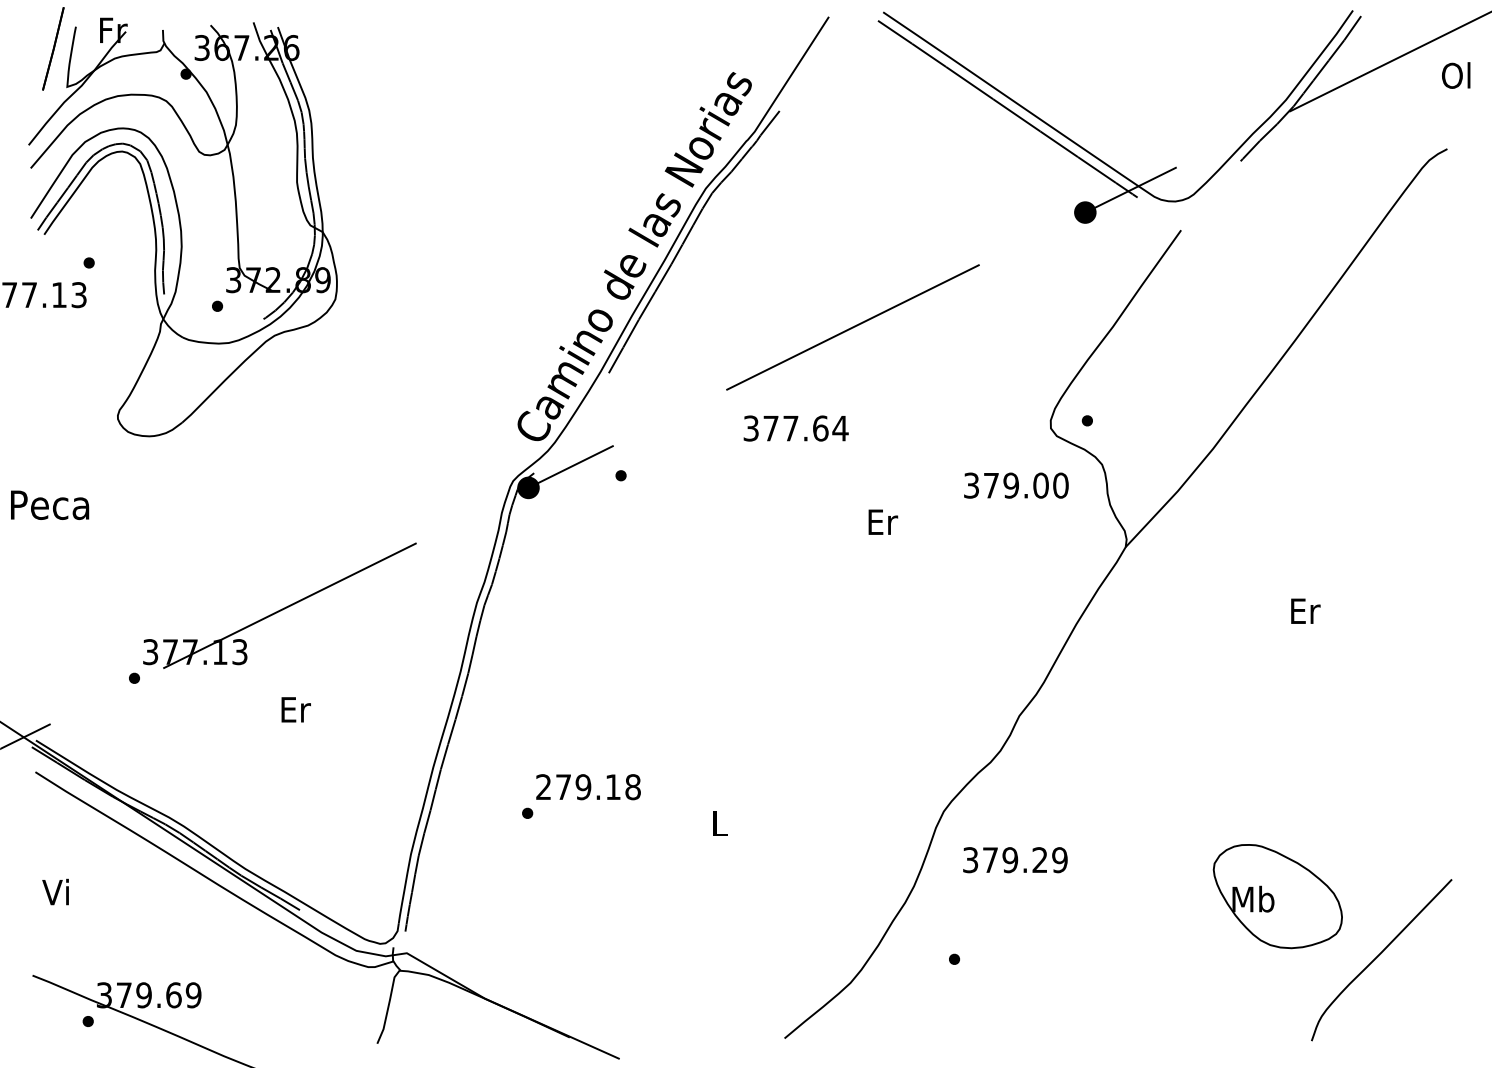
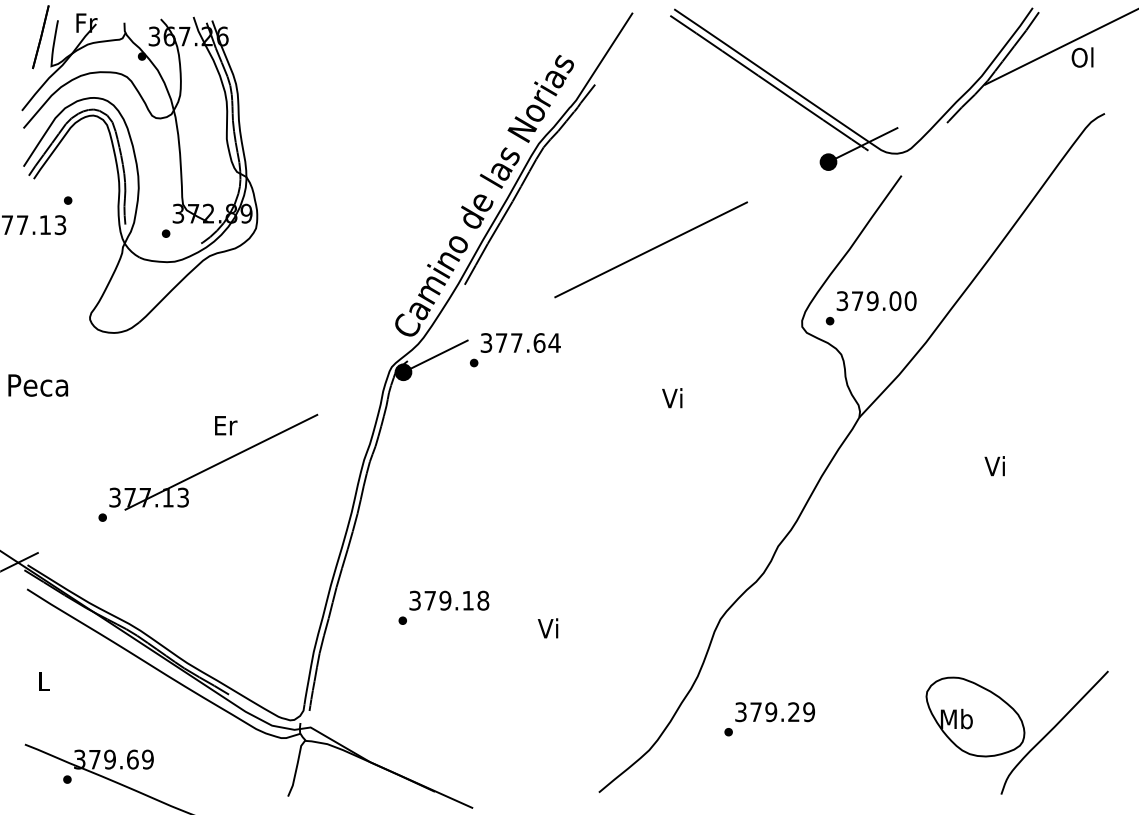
text: (1456, 75) -> (1082, 57), moved
text: (795, 428) -> (520, 343), moved
text: (1016, 485) -> (876, 301), moved
text: (882, 521) -> (673, 397), Er -> Vi
text: (1304, 610) -> (995, 465), Er -> Vi
text: (295, 709) -> (225, 425), moved
text: (543, 787) -> (414, 600), 279.18 -> 379.18
text: (717, 823) -> (547, 628), L -> Vi
text: (1015, 860) -> (775, 712), moved
text: (55, 891) -> (42, 680), Vi -> L
part: (1277, 896) -> (975, 717), moved

